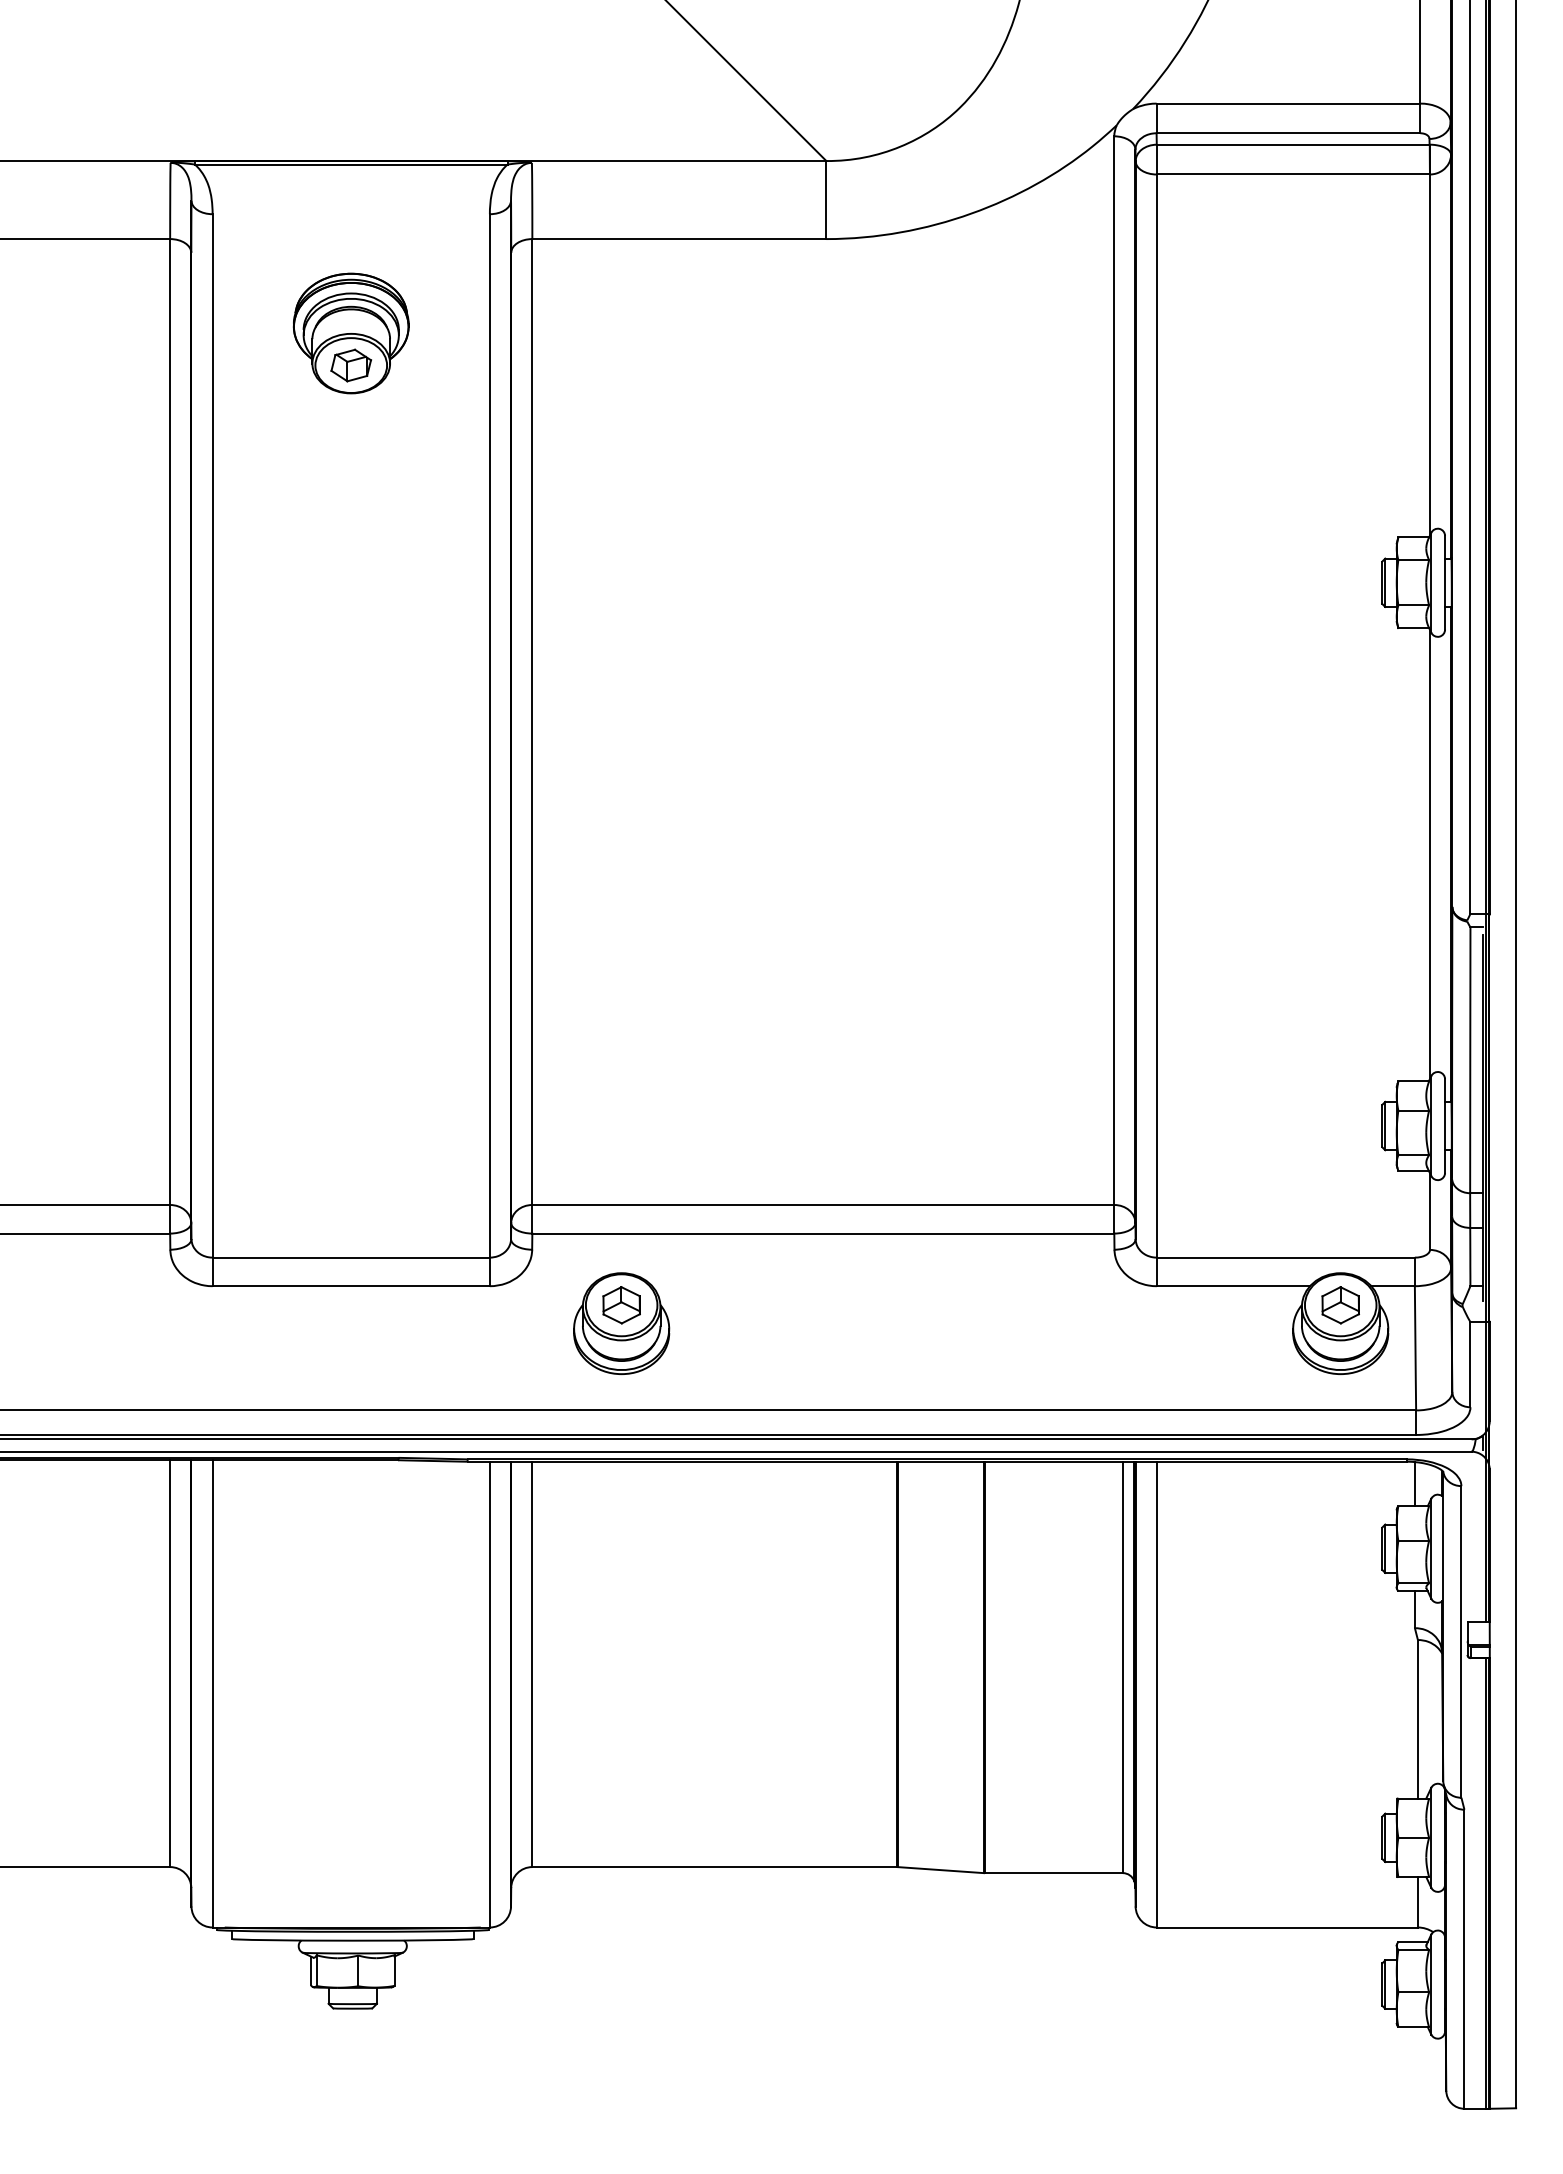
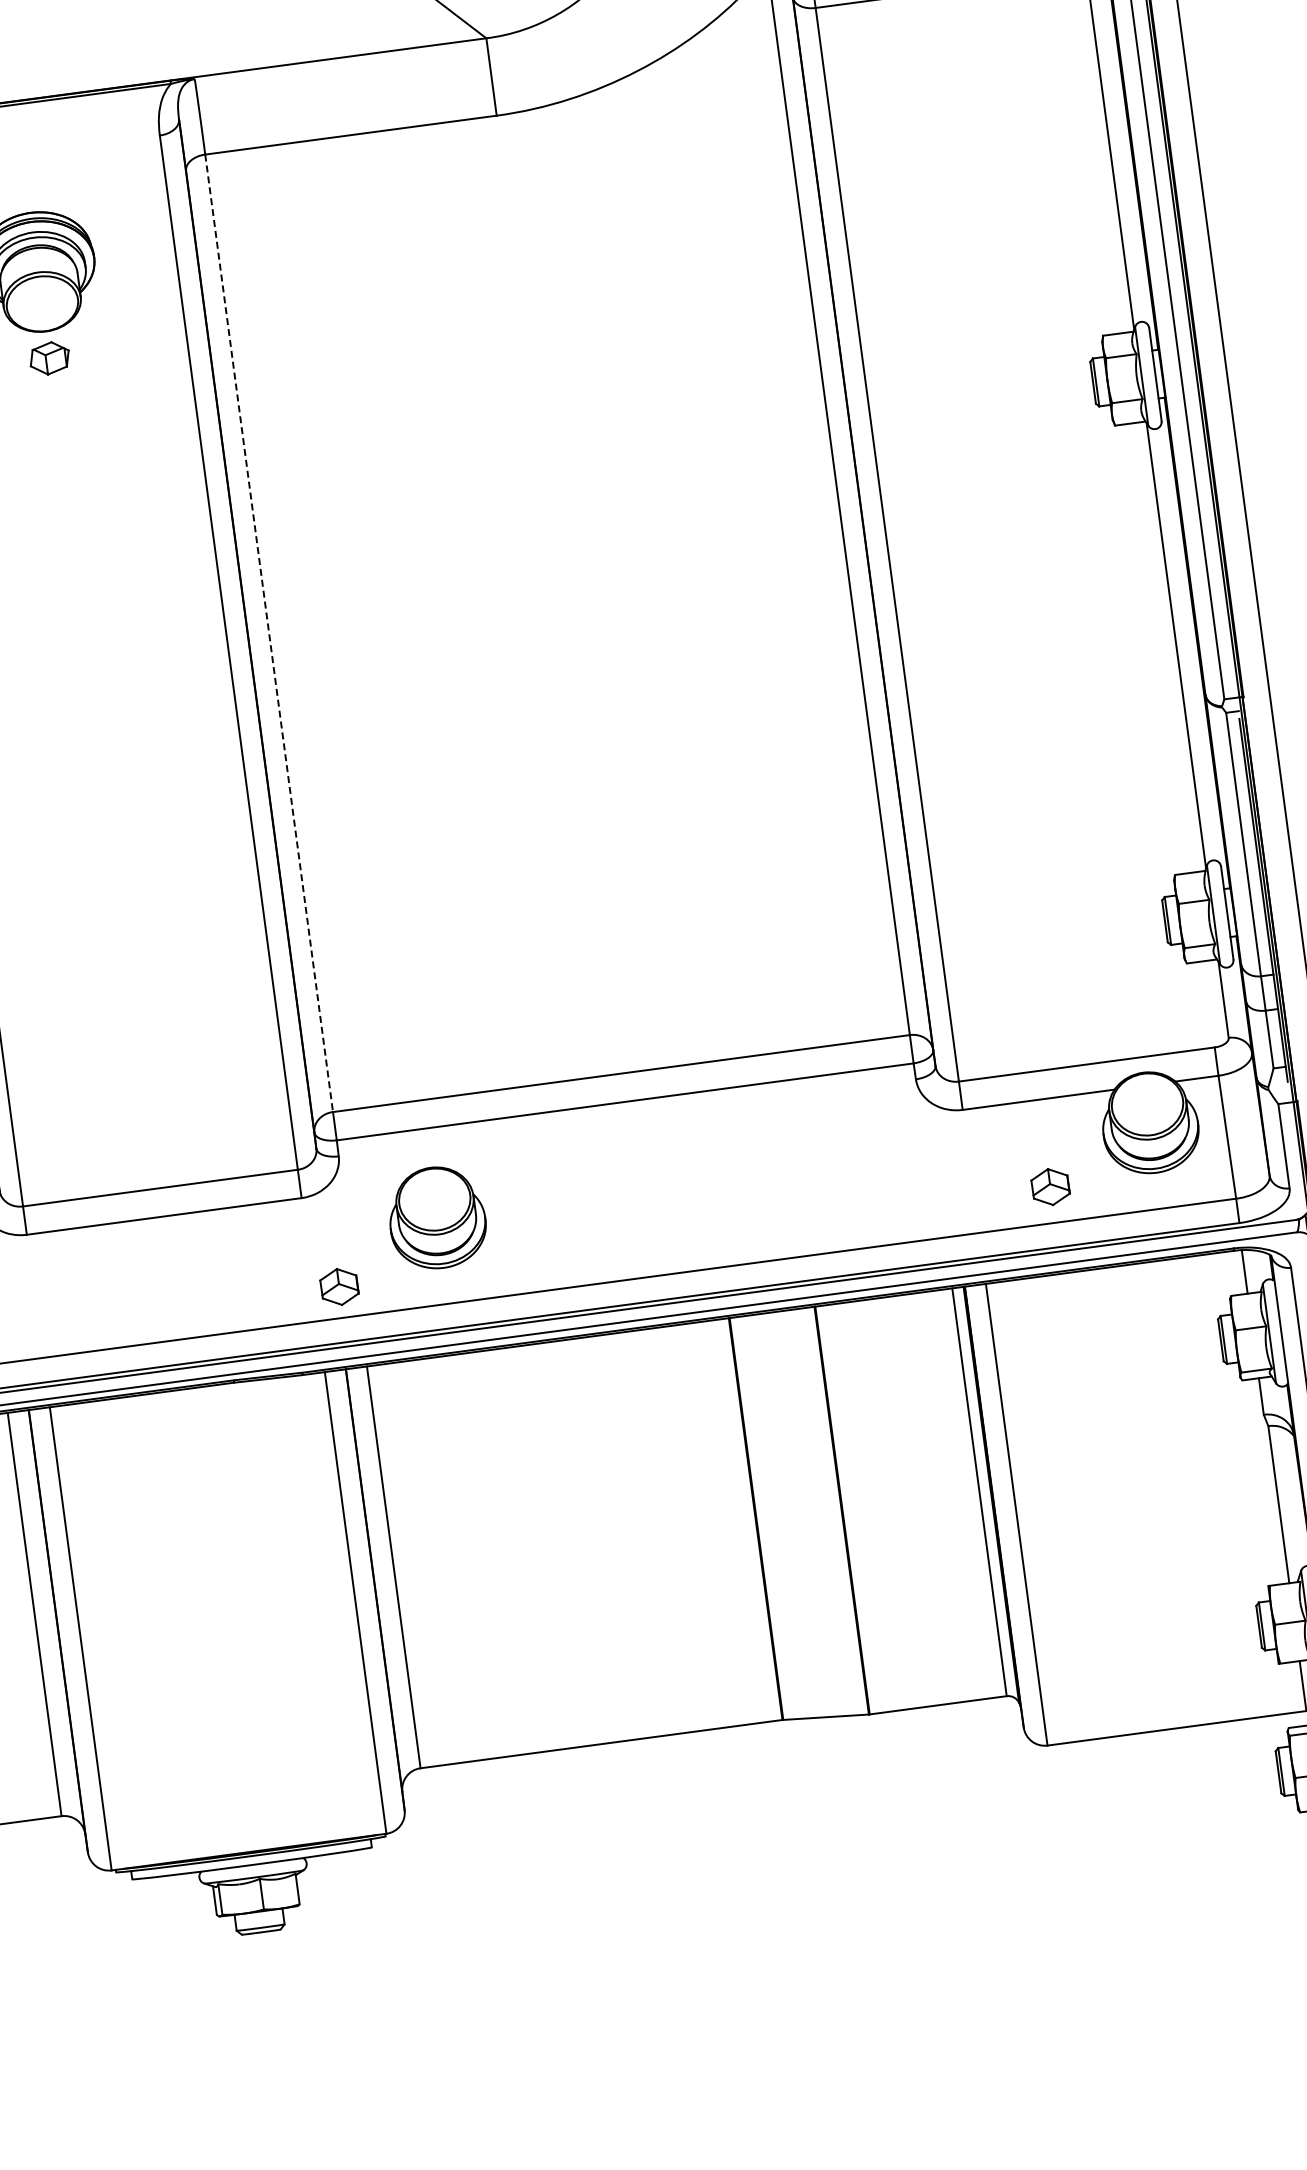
part: (350, 365) -> (48, 358), moved
line: (532, 722) -> (269, 633), solid -> dashed
part: (621, 1305) -> (339, 1287), moved
part: (1340, 1305) -> (1050, 1187), moved

